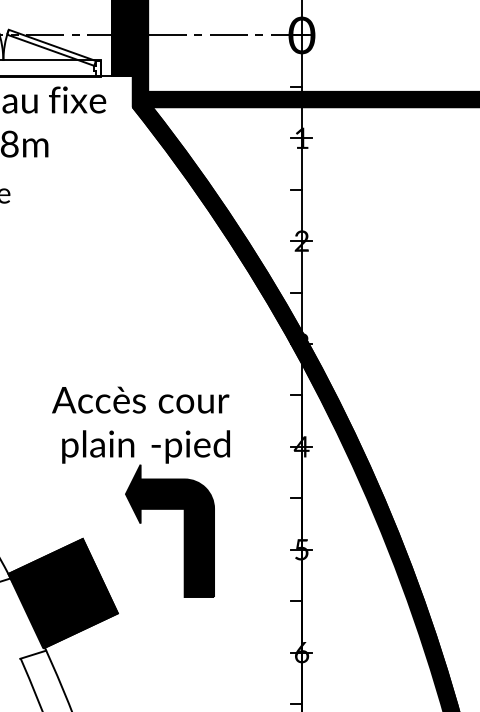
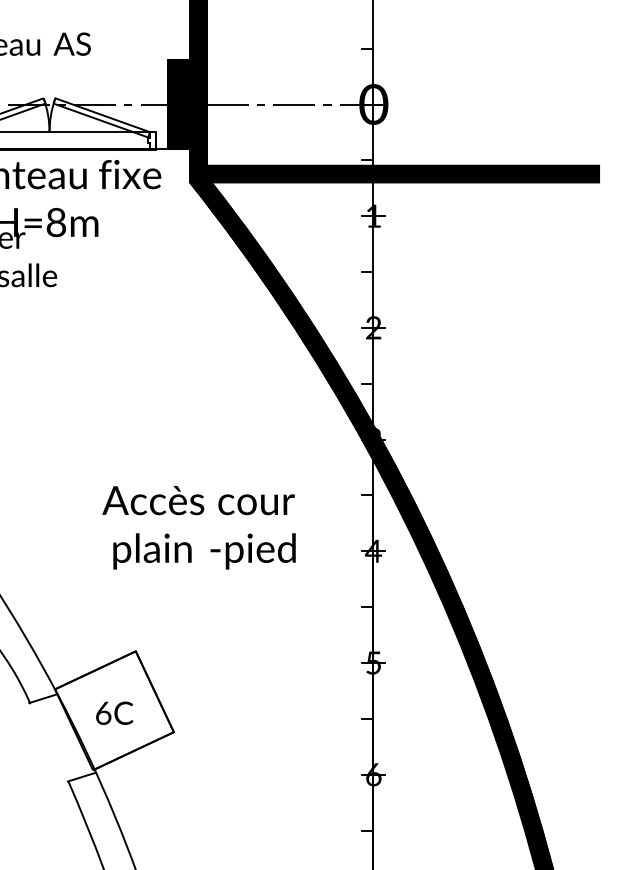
part: (183, 530) -> (245, 642), removed
fill: (63, 593) -> (114, 710), removed

